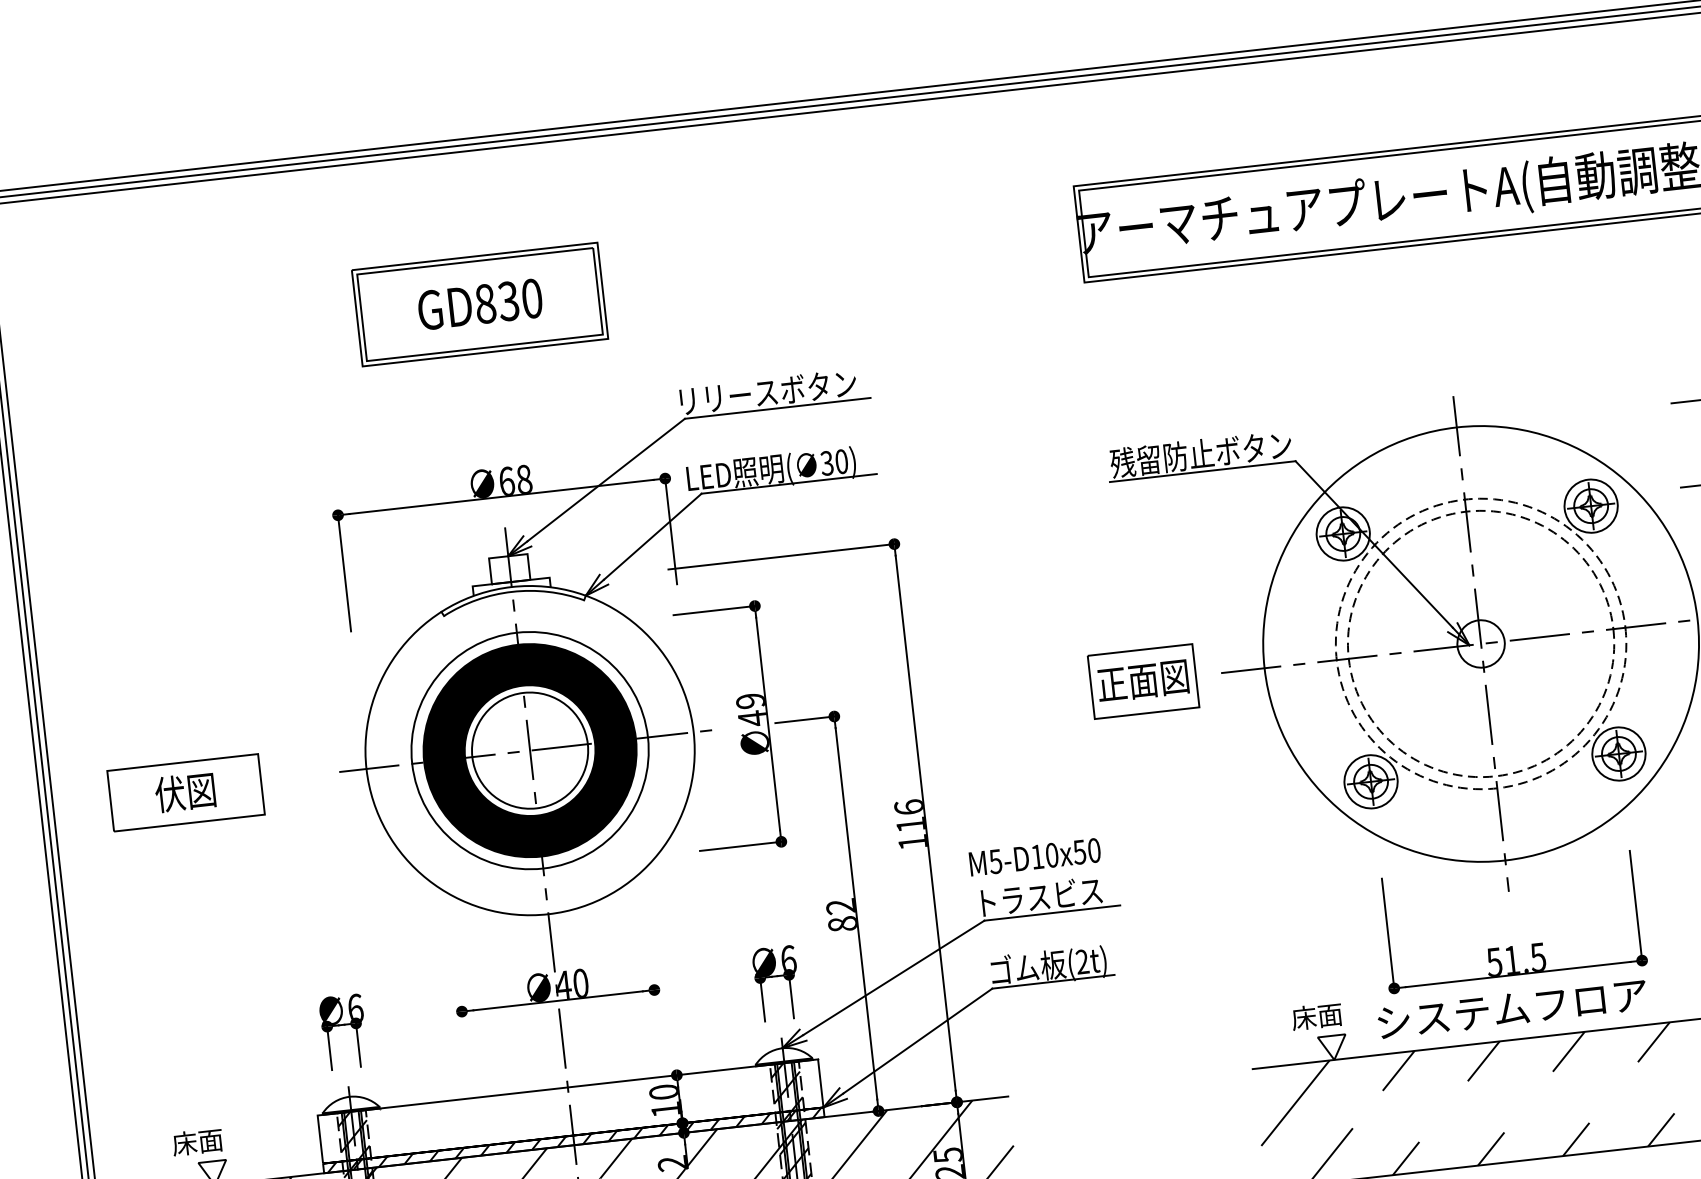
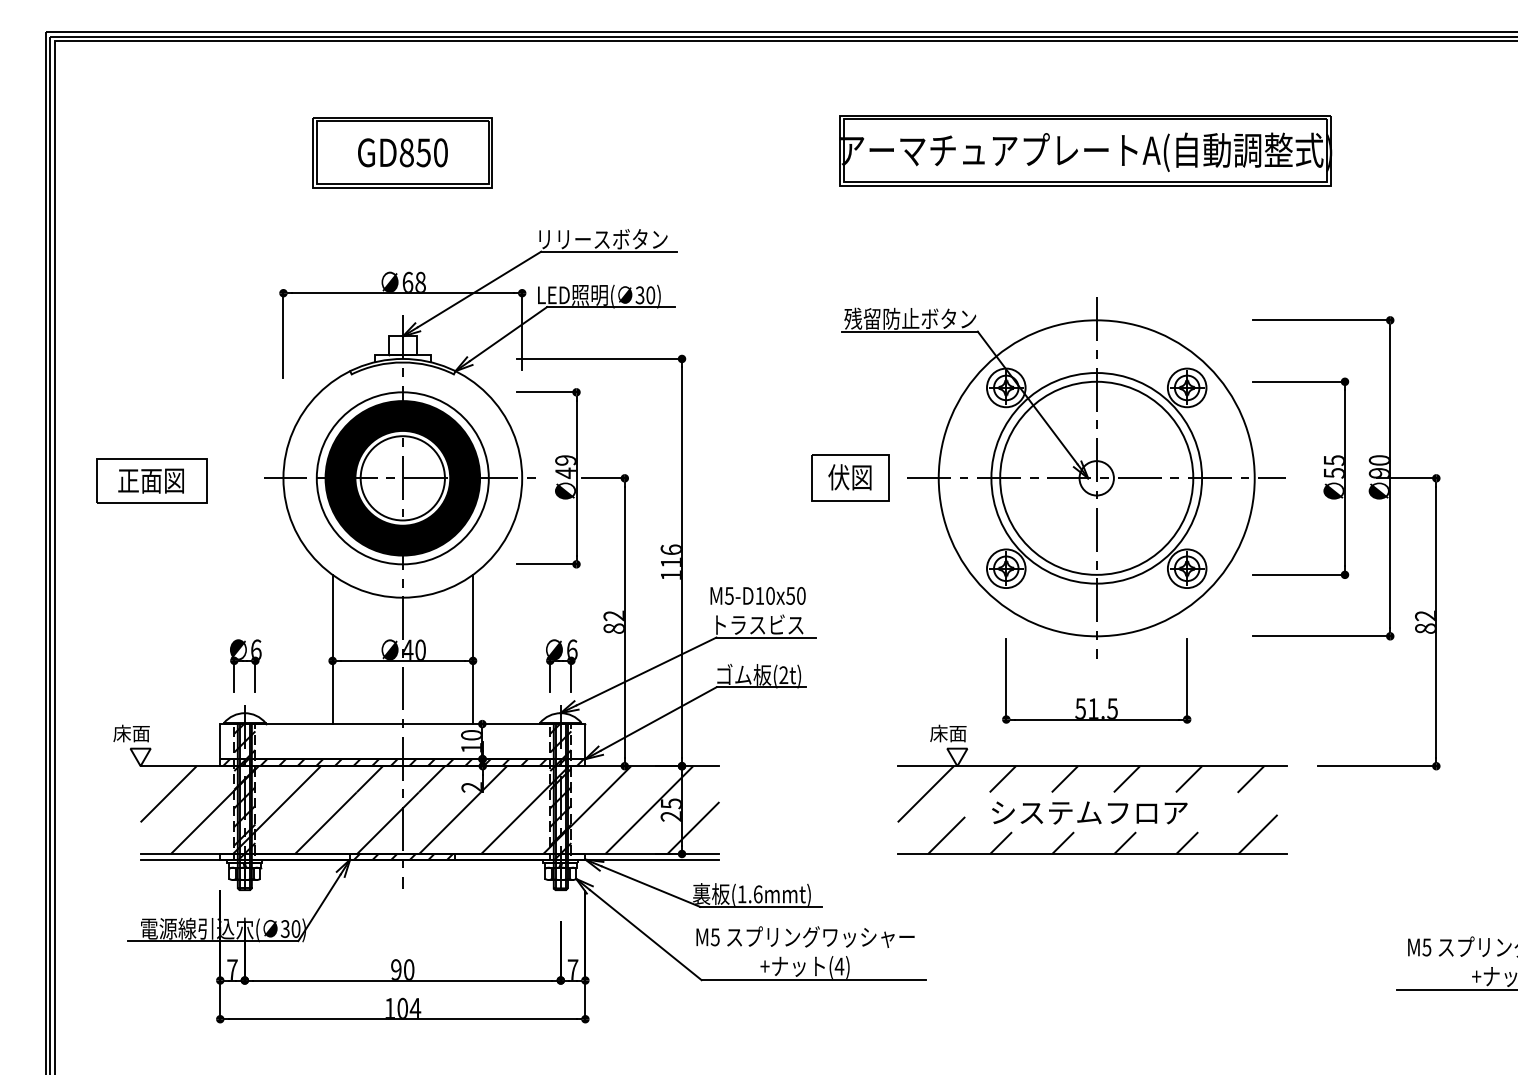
text: (508, 300) -> (423, 152), GD830 -> GD850
circle: (1480, 642) -> (1096, 477), dashed -> solid
circle: (1480, 644) -> (1096, 478), dashed -> solid
text: (1142, 680) -> (849, 477), 正面図 -> 伏図
text: (184, 792) -> (150, 480), 伏図 -> 正面図
line: (653, 974) -> (473, 649), added
line: (460, 996) -> (332, 649), added
text: (1511, 1008) -> (1089, 812), moved

